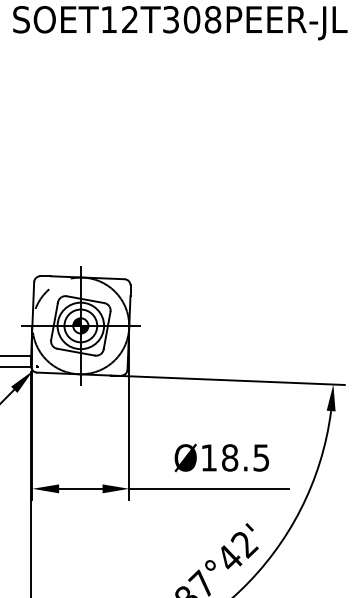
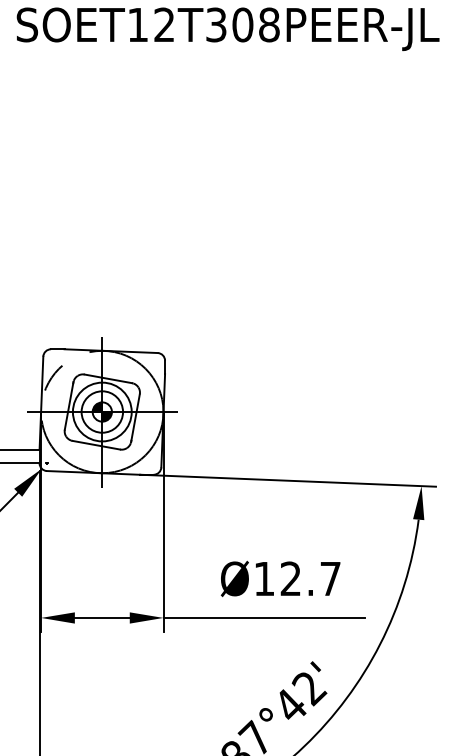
text: (245, 457) -> (310, 578), Ø18.5 -> Ø12.7

